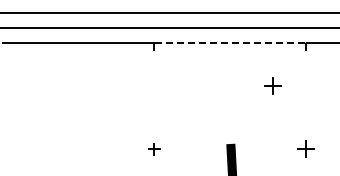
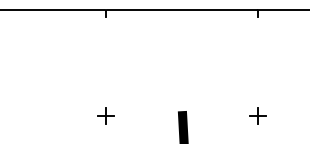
line: (230, 42) -> (182, 9), dashed -> solid
part: (272, 85) -> (224, 52), removed
part: (153, 148) -> (105, 115), size x1.43

